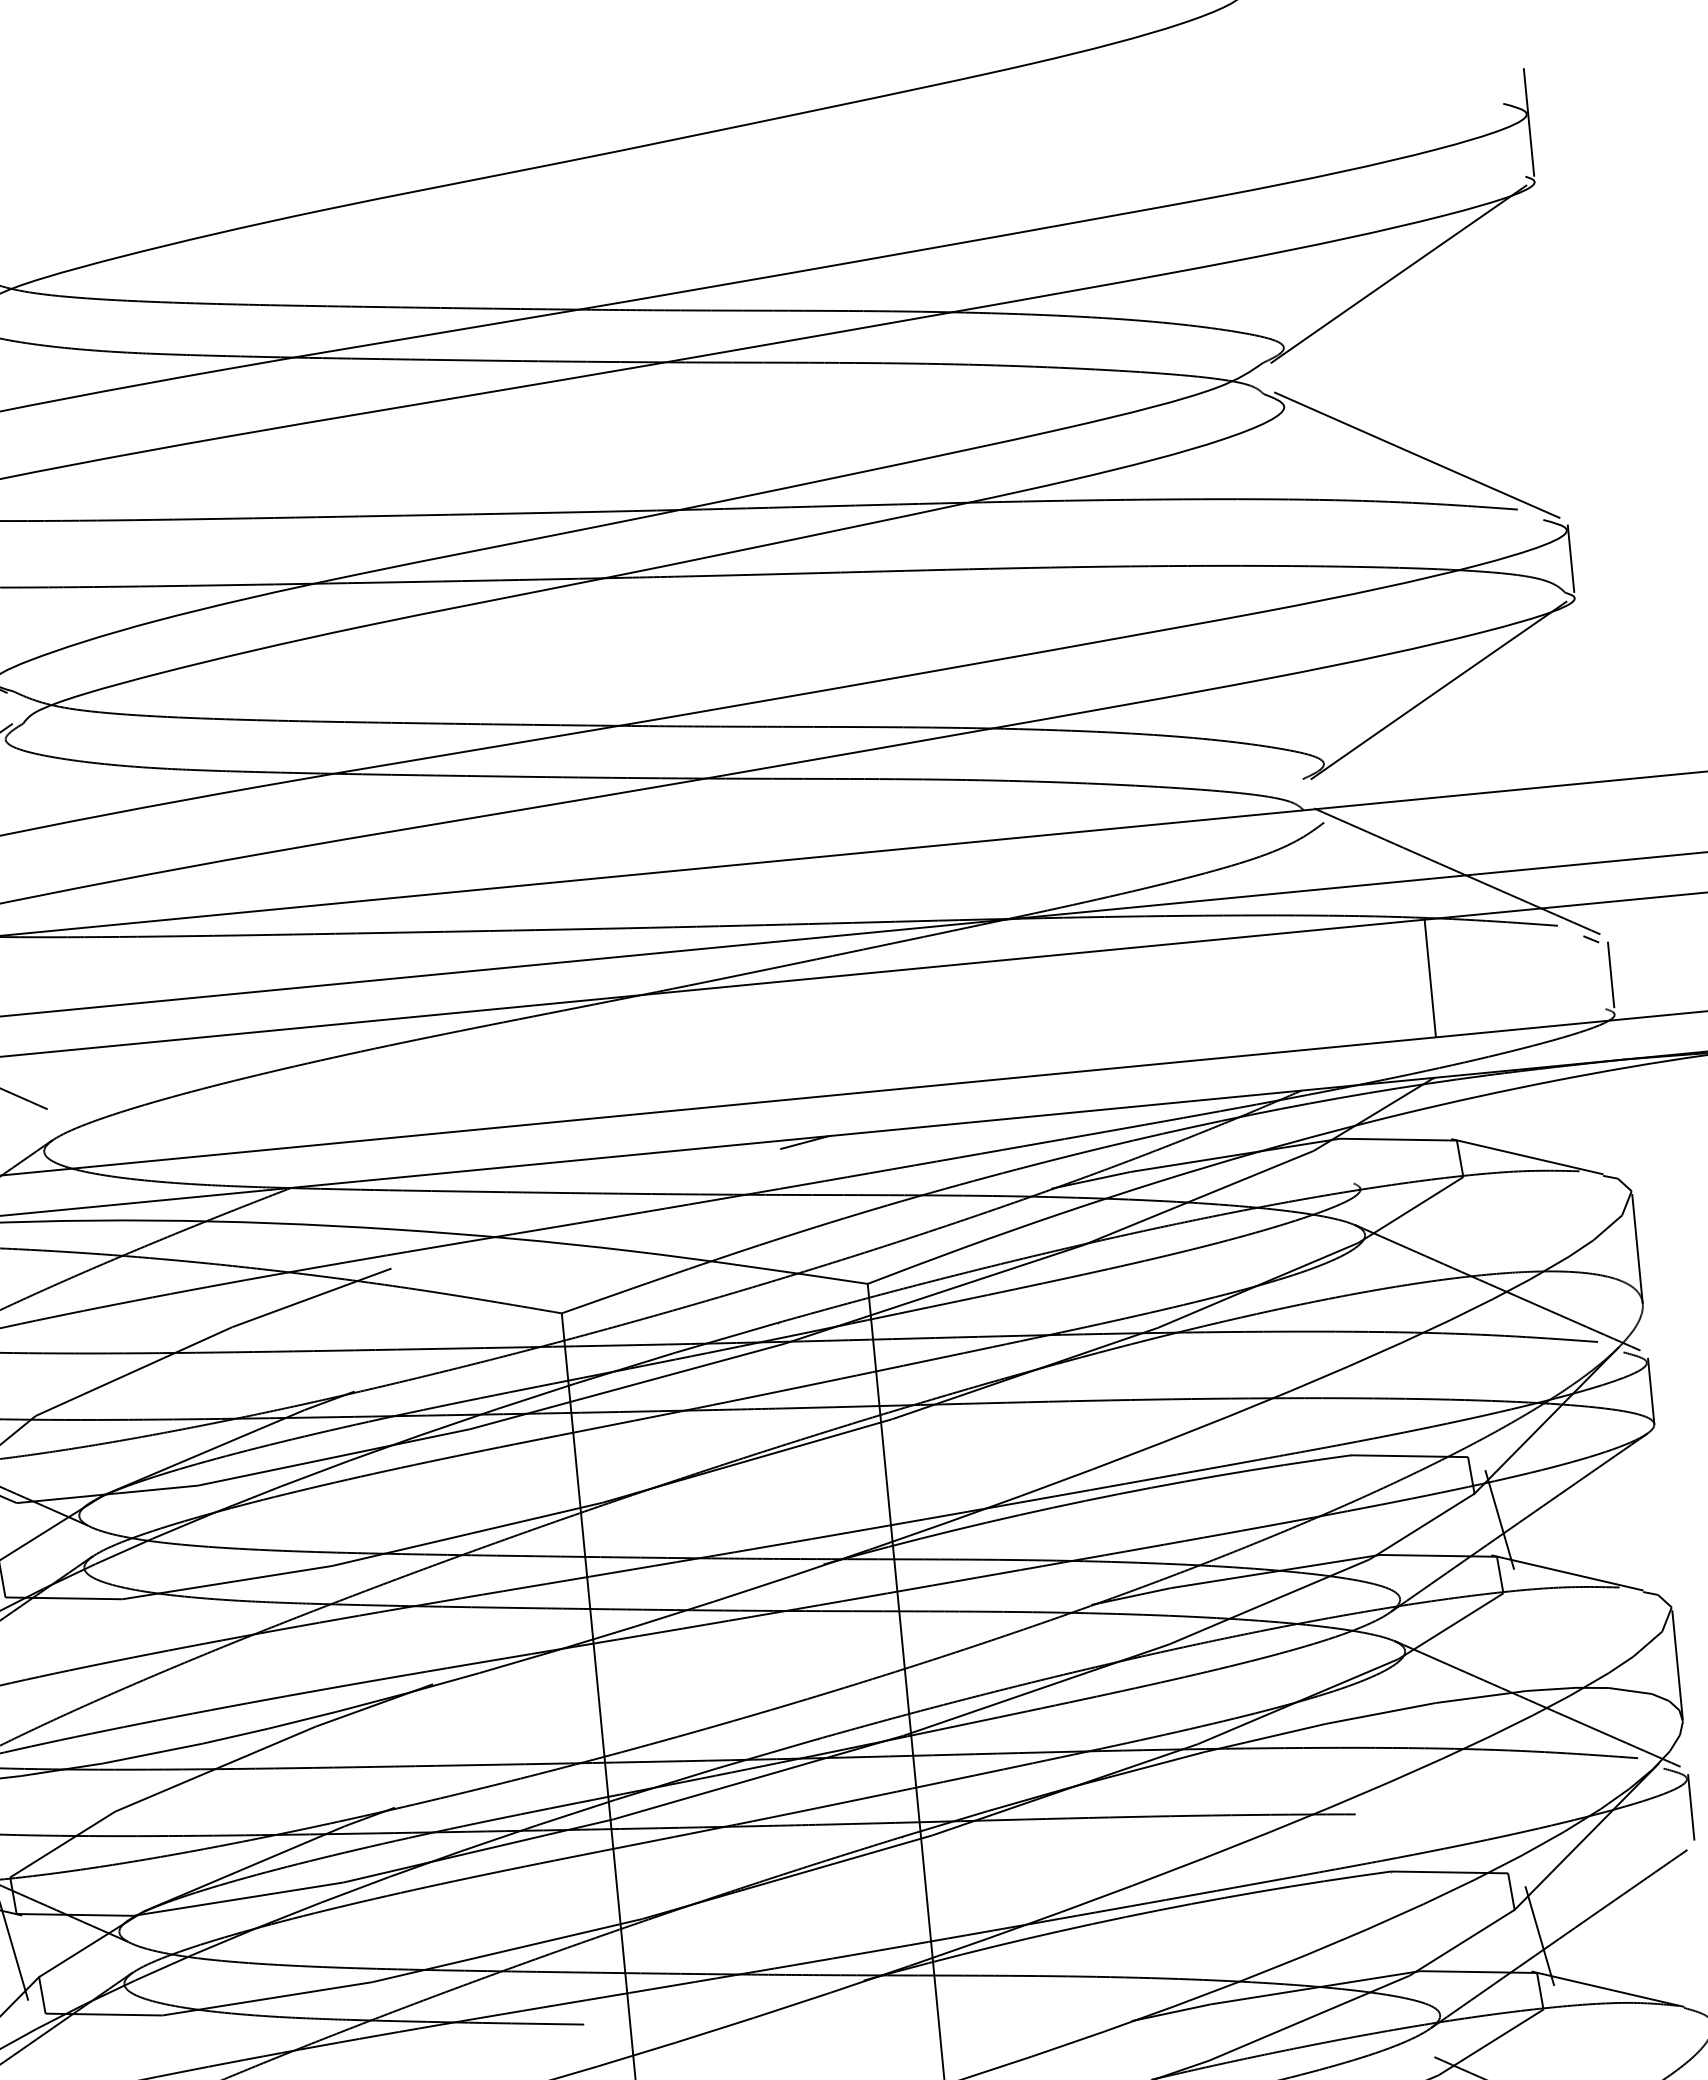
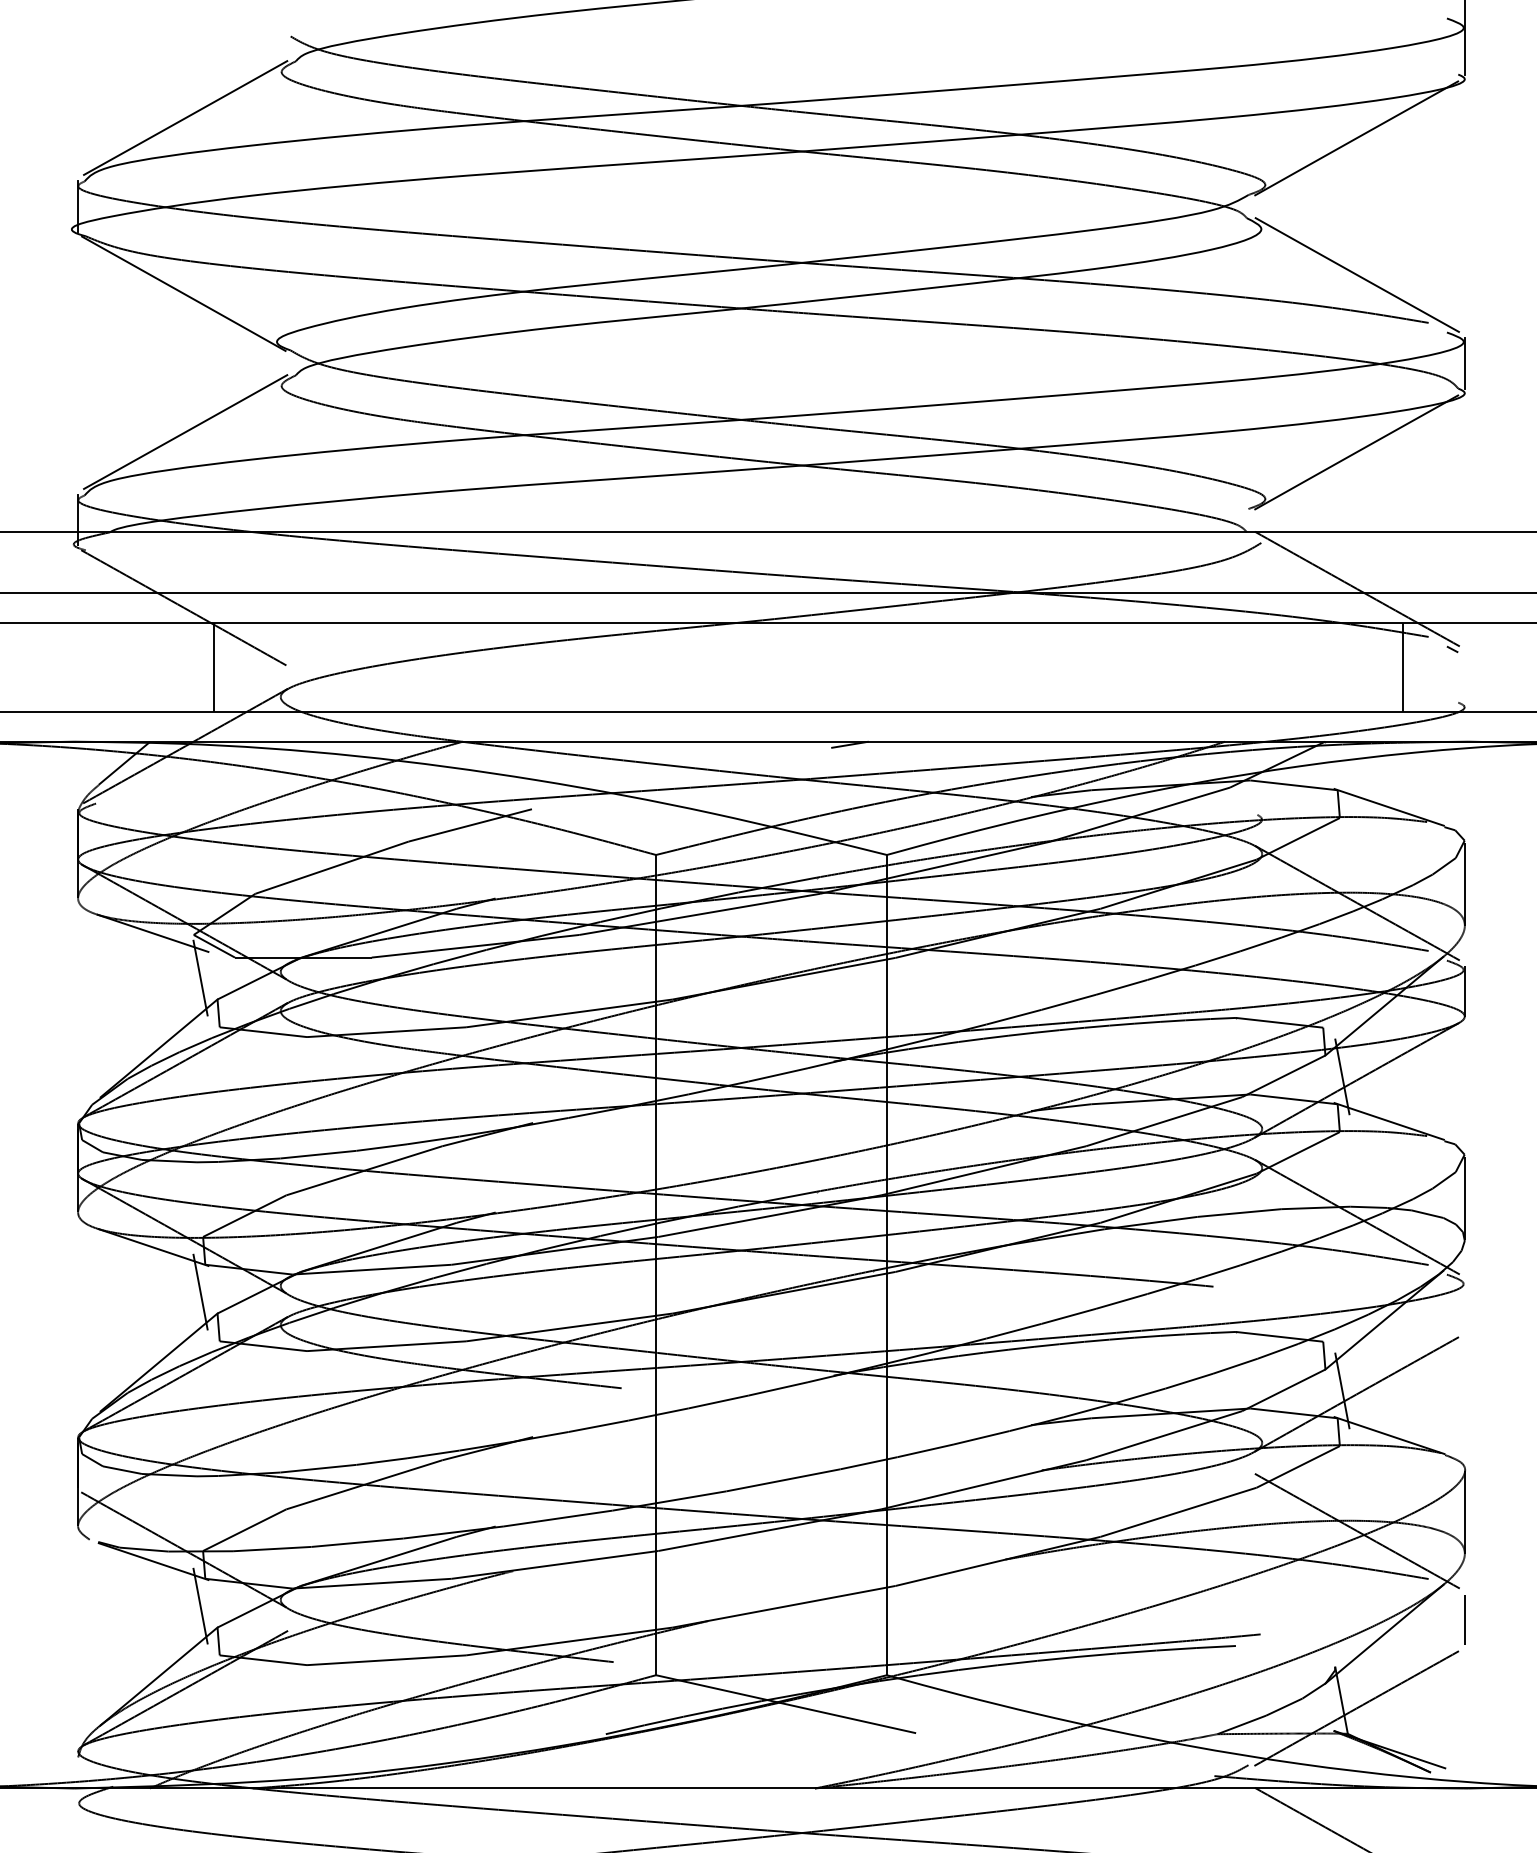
line: (1610, 974) -> (1464, 677), removed
line: (1430, 977) -> (1403, 666), moved
line: (1690, 1807) -> (1464, 1305), removed

